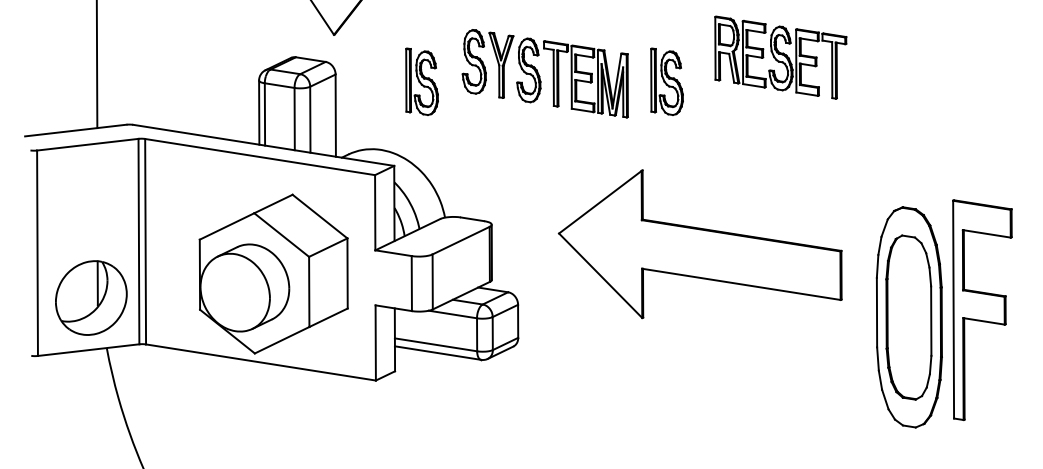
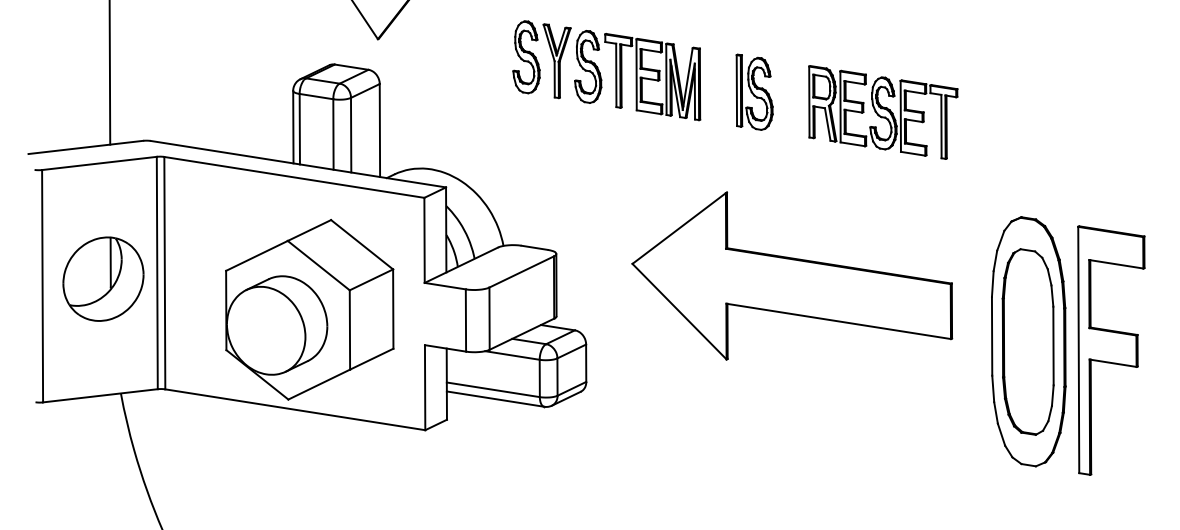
part: (780, 57) -> (882, 112), moved
part: (544, 73) -> (605, 70), moved
part: (421, 81) -> (476, 91), removed
part: (91, 297) -> (103, 278), moved
part: (908, 317) -> (1027, 341), moved

